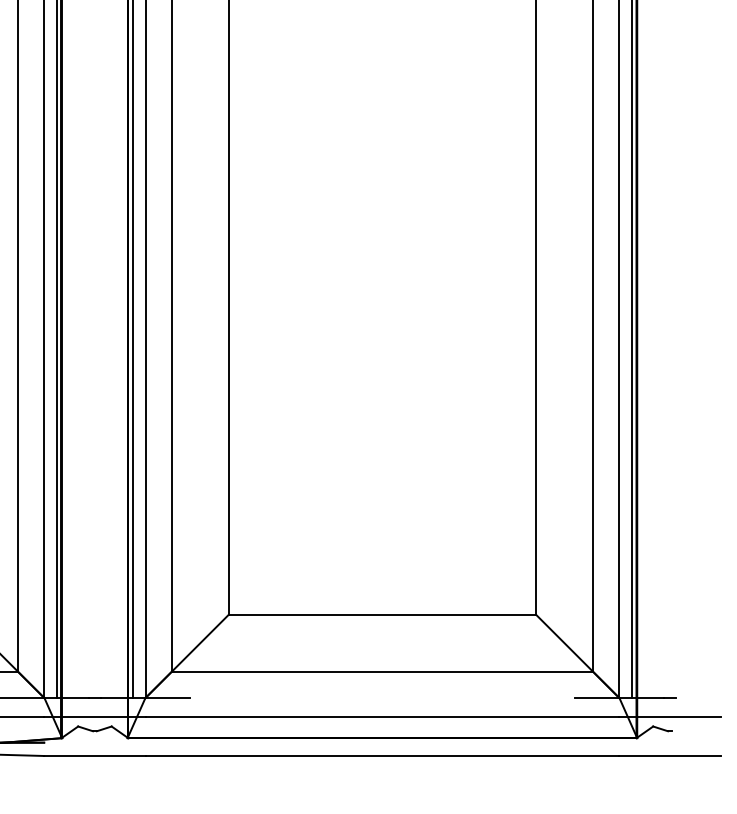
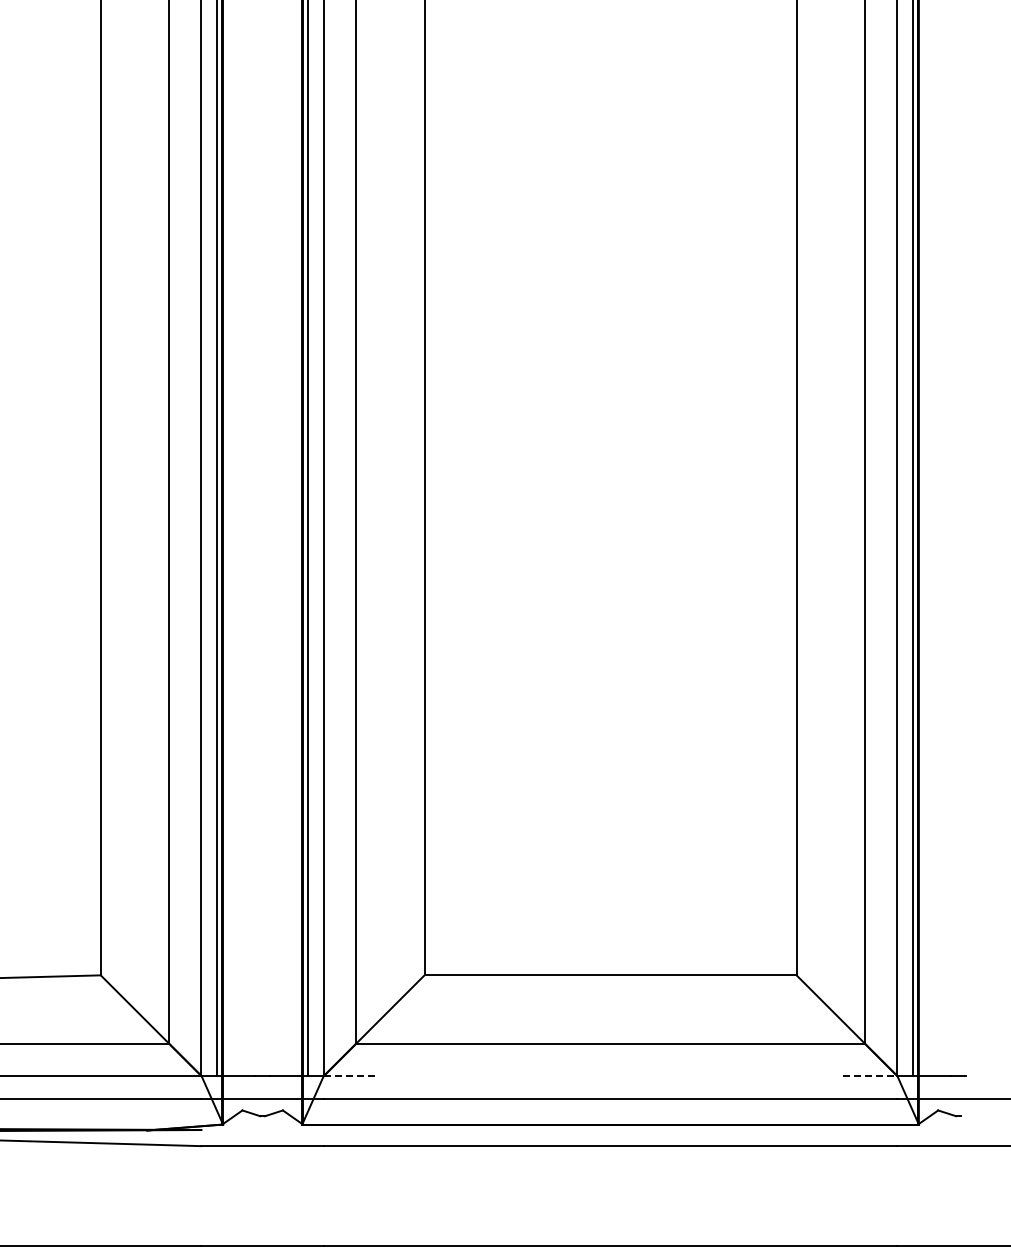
line: (168, 697) -> (351, 1075), solid -> dashed
line: (597, 697) -> (870, 1075), solid -> dashed

